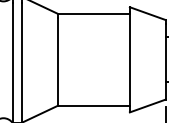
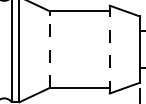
line: (57, 62) -> (49, 51), solid -> dashed
line: (129, 62) -> (109, 51), solid -> dashed

